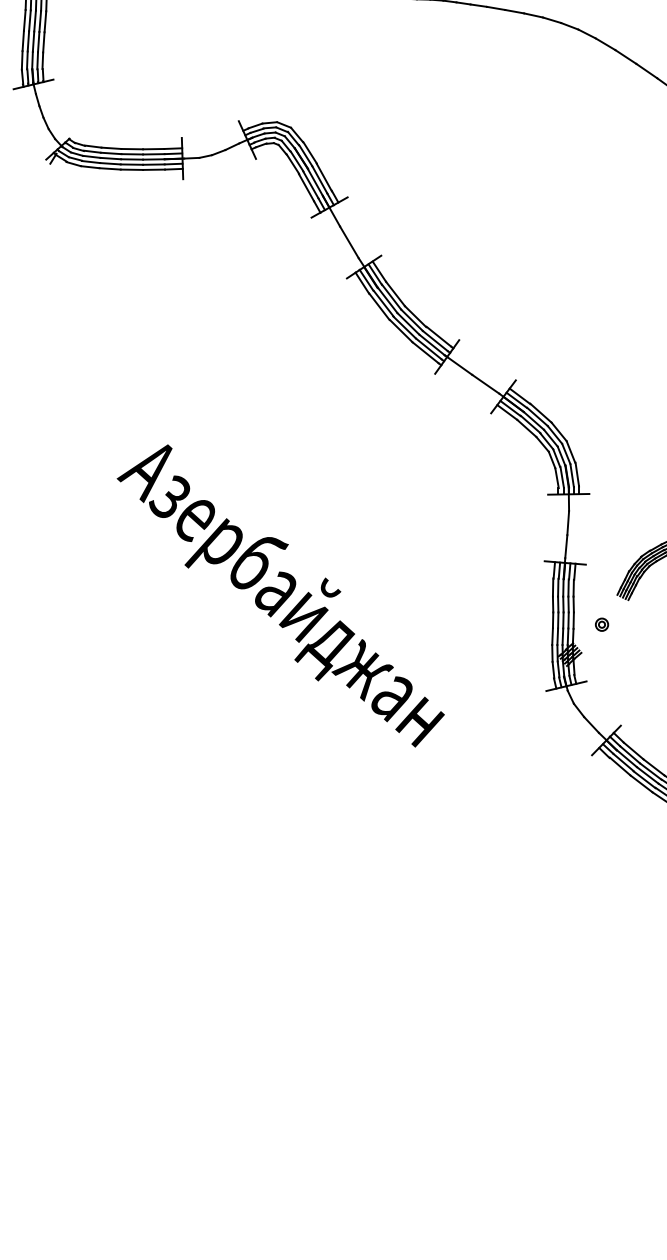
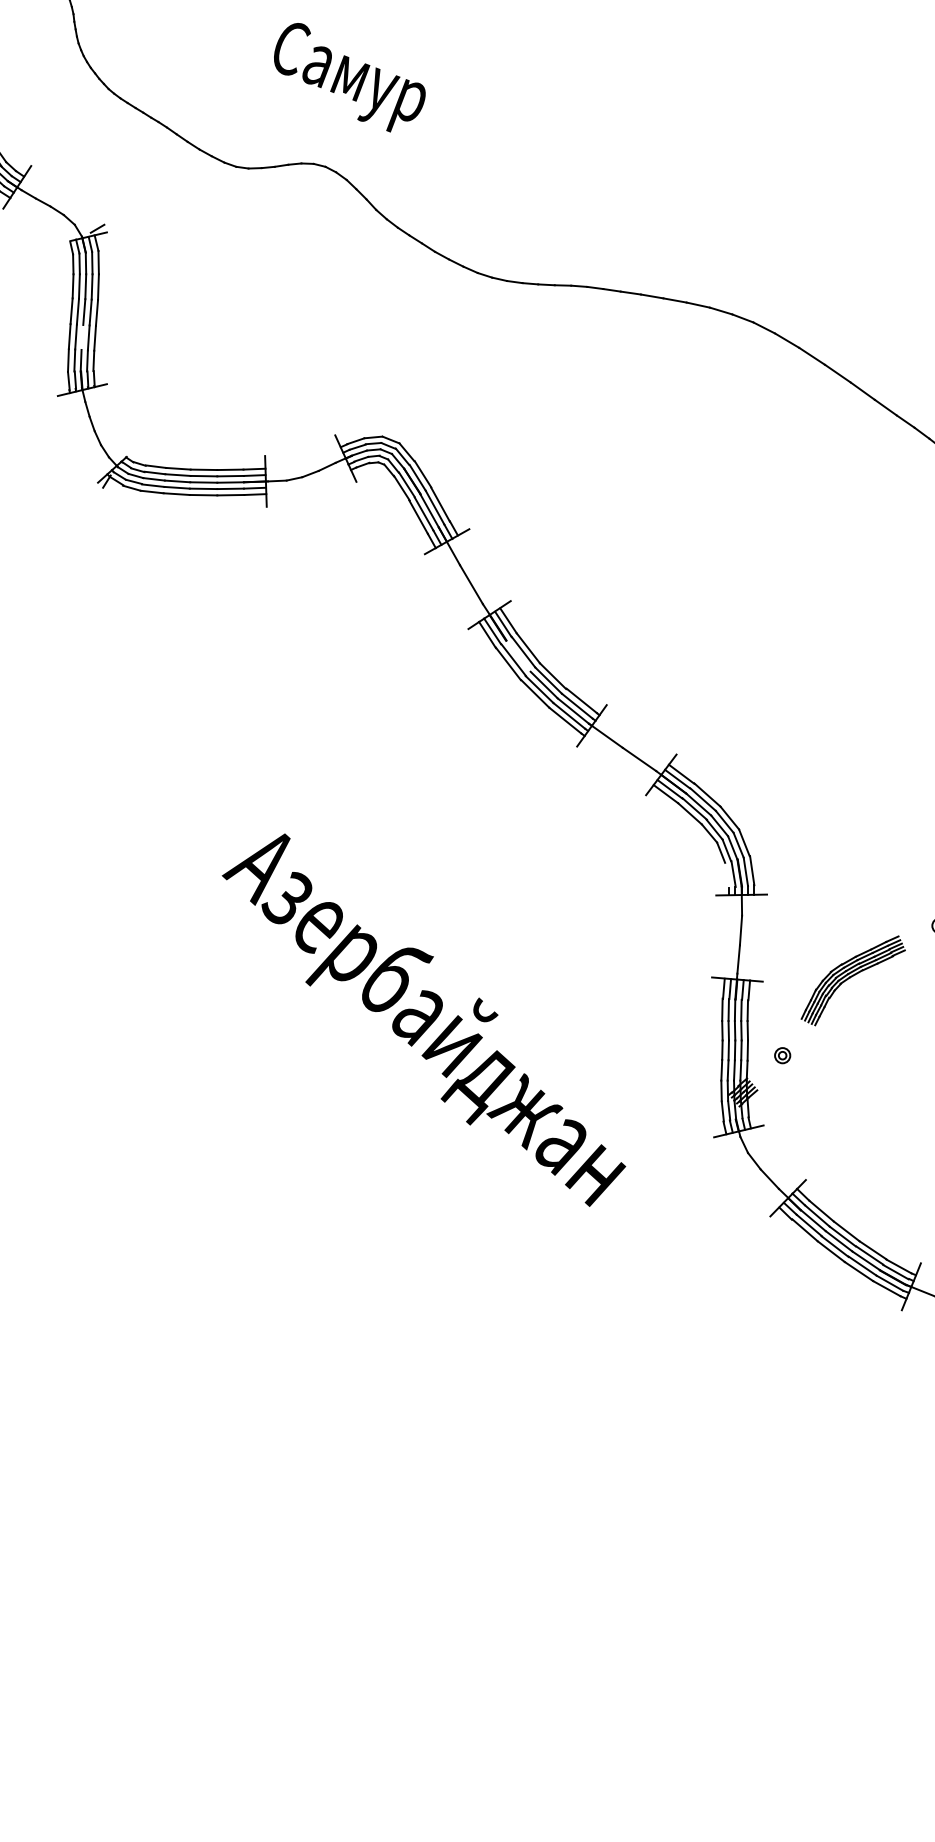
line: (33, 40) -> (82, 336), removed
line: (387, 299) -> (518, 655), removed
line: (557, 477) -> (727, 874), removed
text: (280, 595) -> (423, 1019), moved

